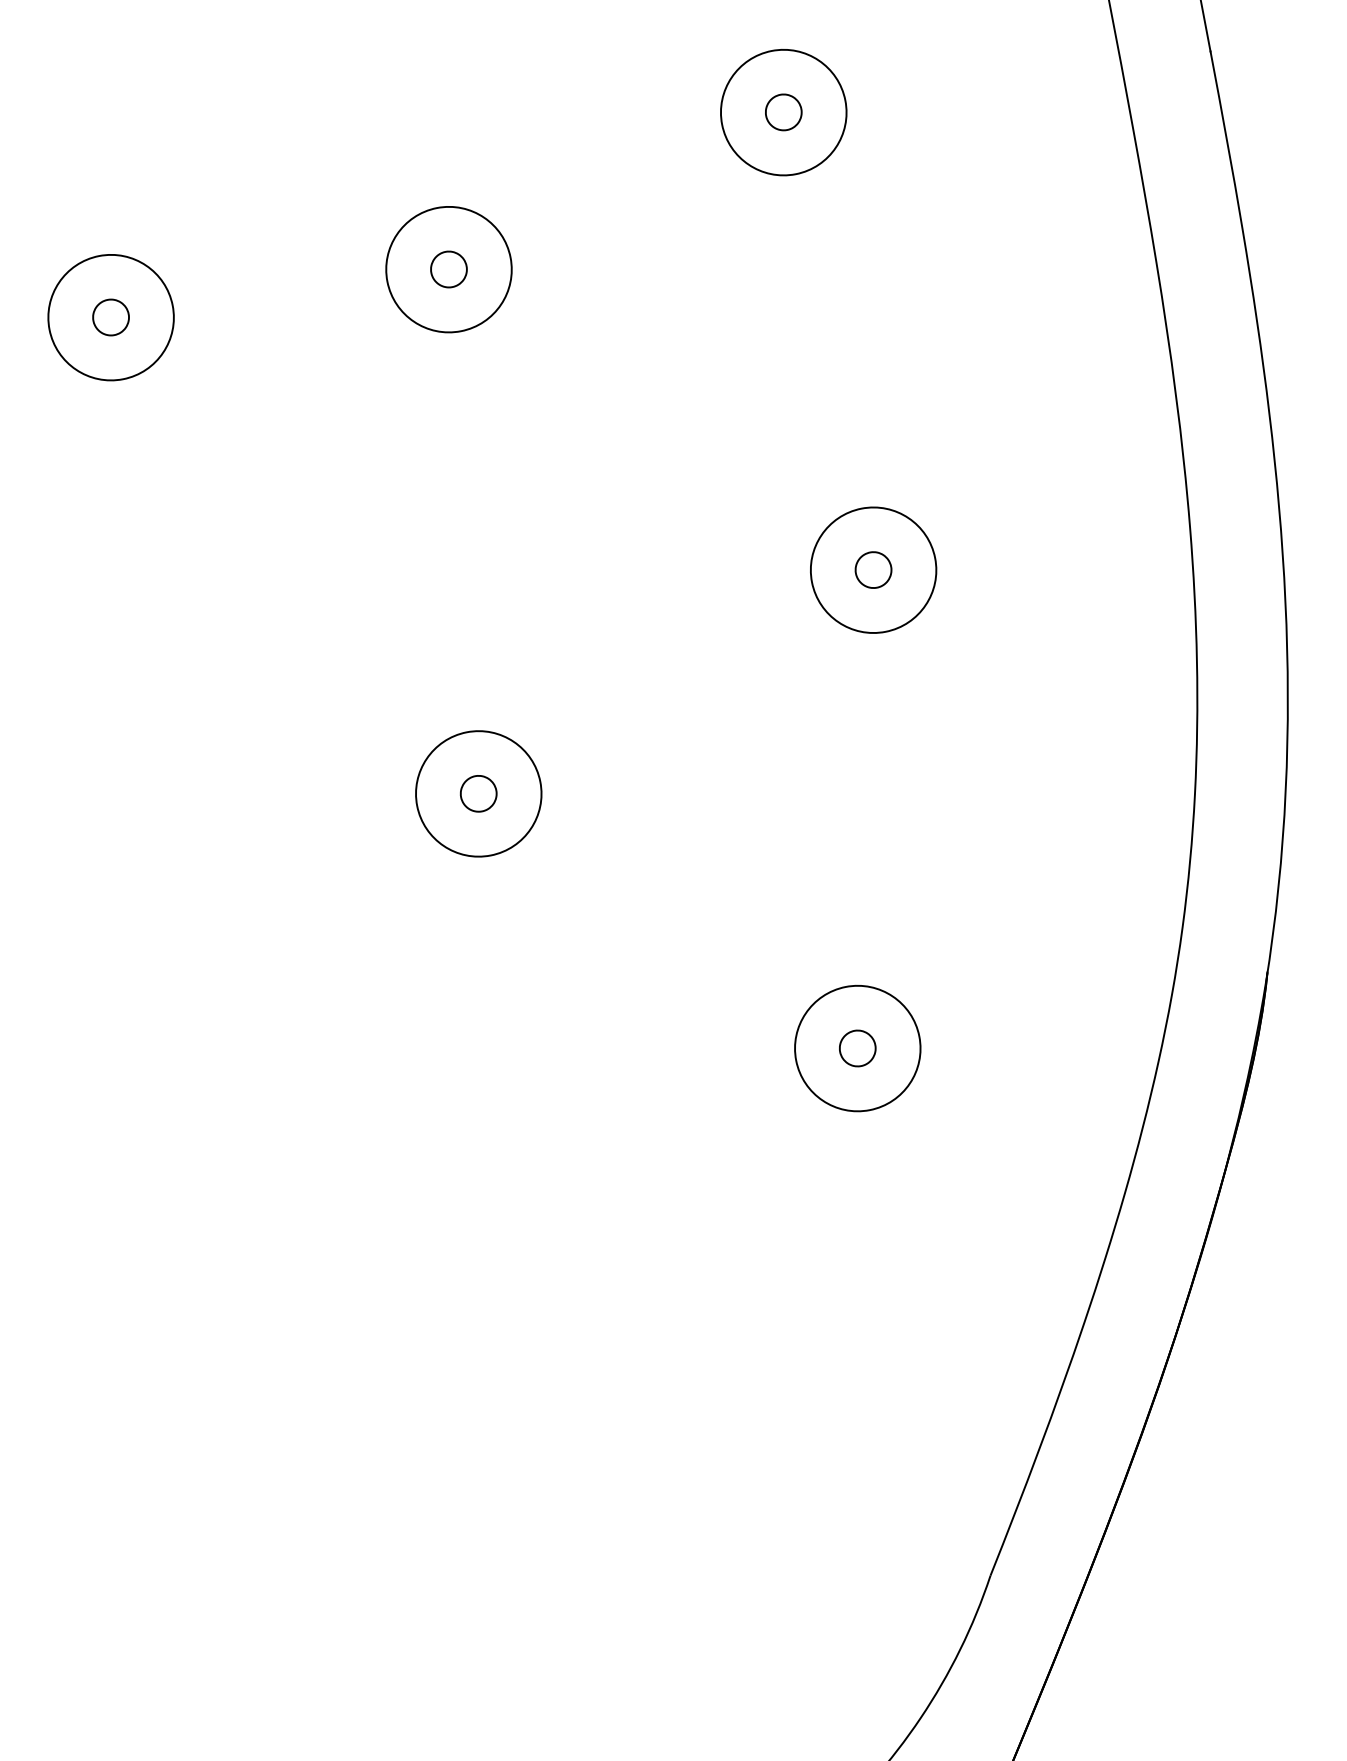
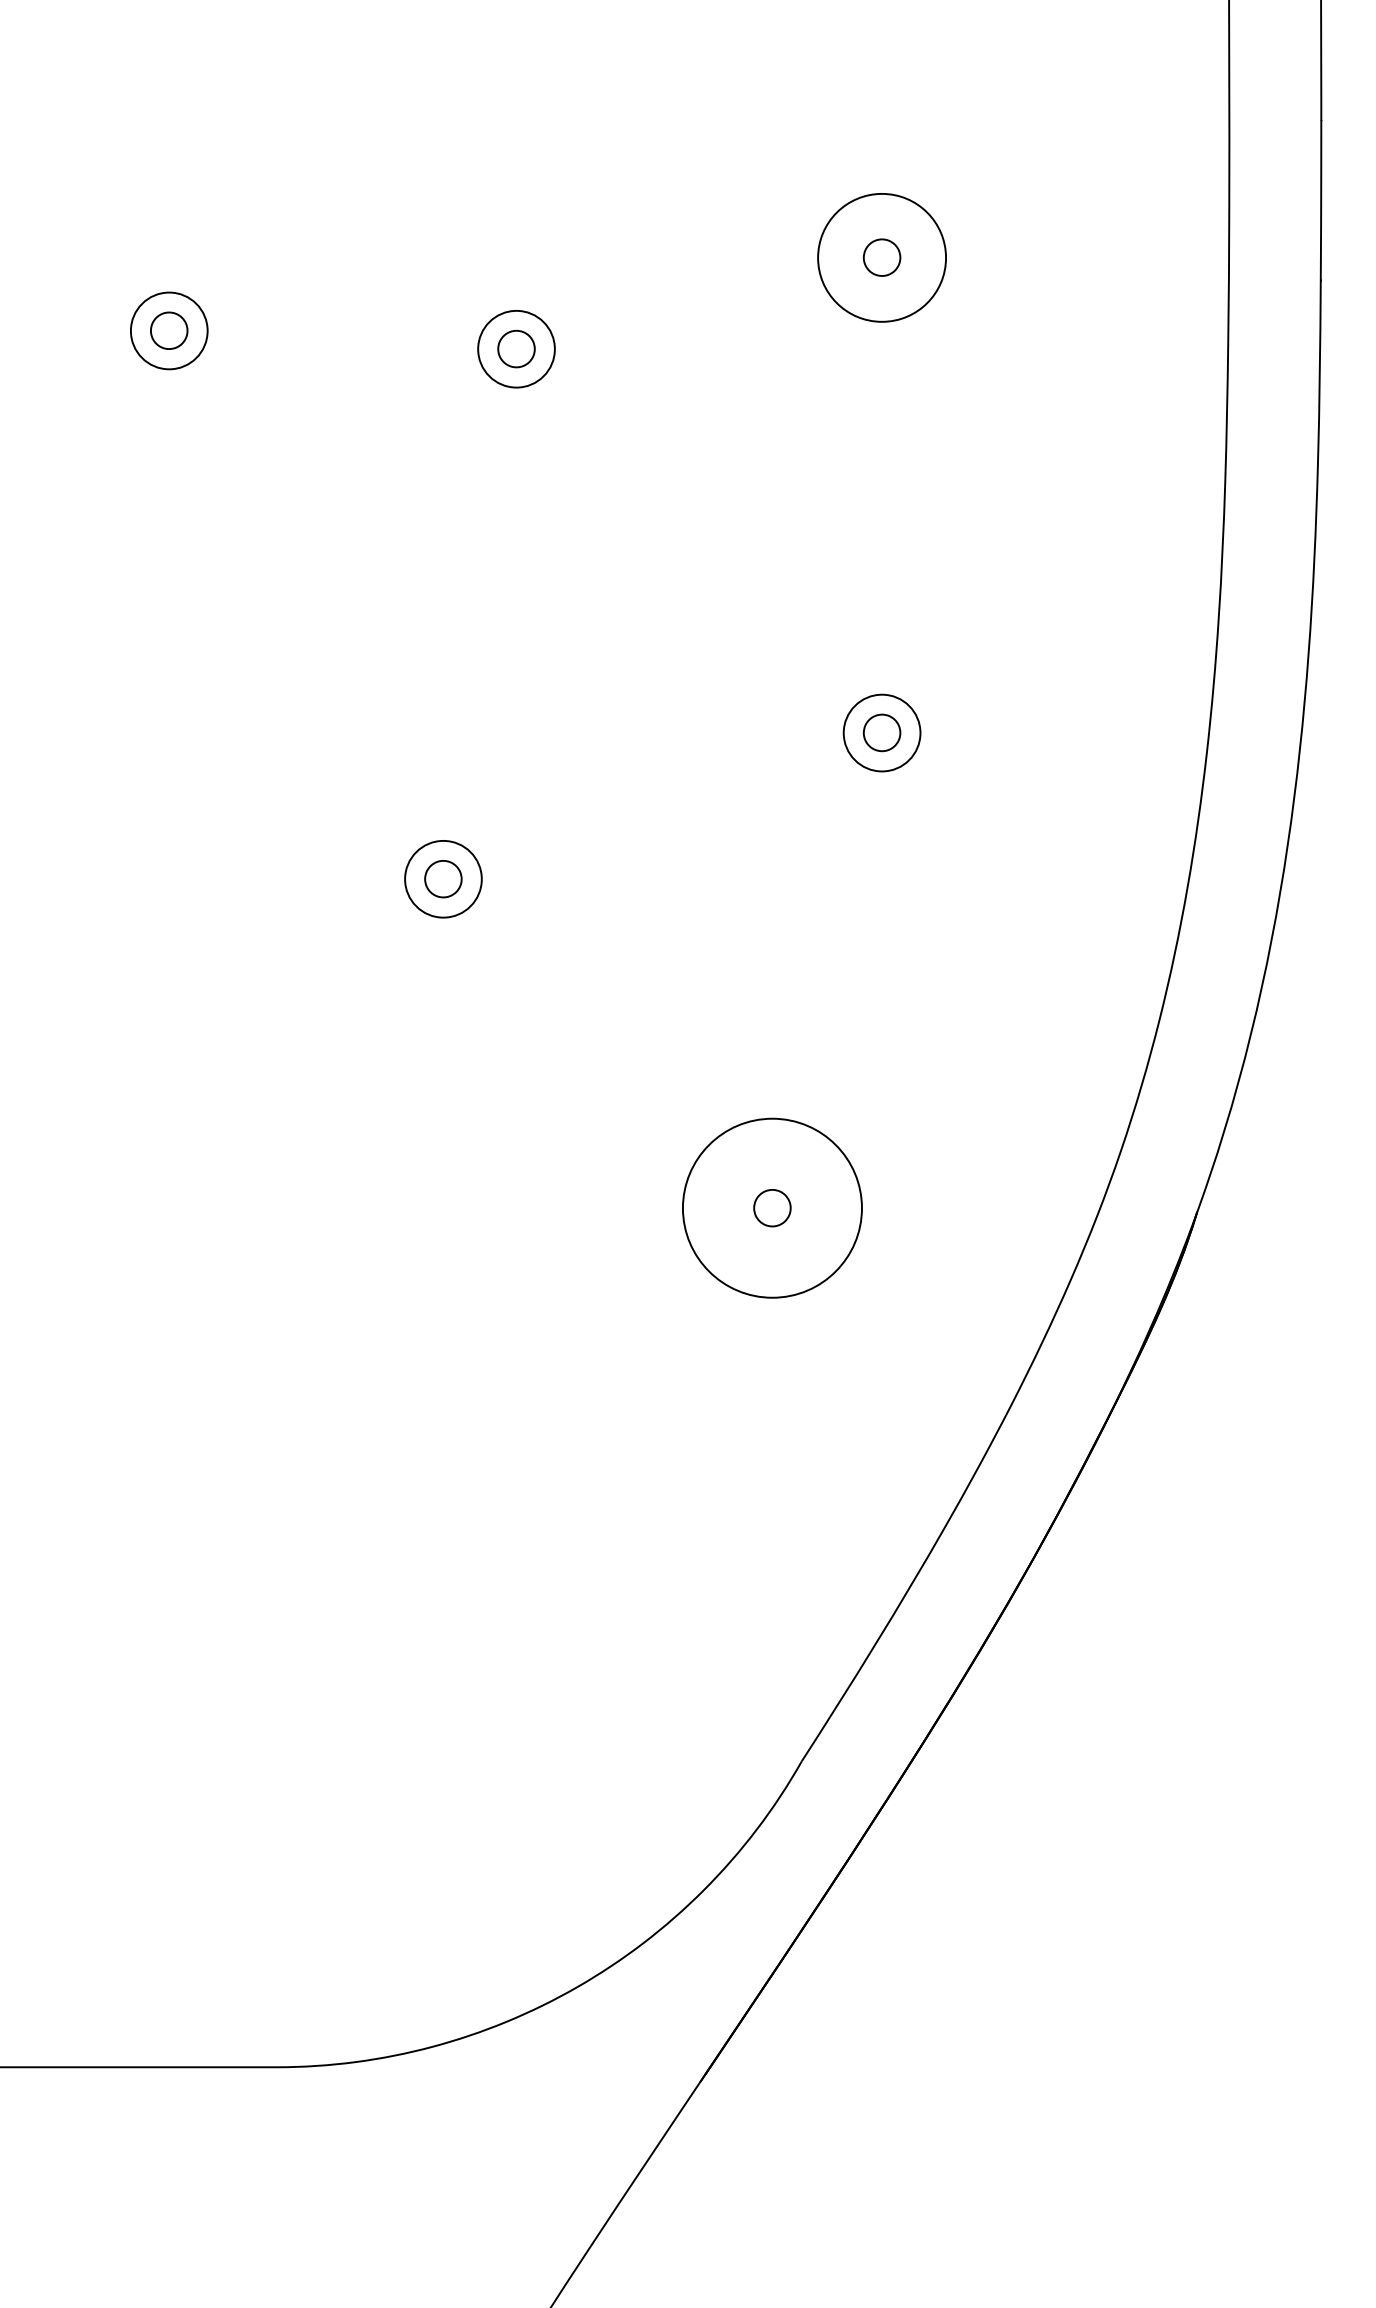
circle: (449, 269) -> (516, 349), size x0.6
circle: (111, 317) -> (169, 330), size x0.6
circle: (874, 570) -> (882, 733), size x0.6
circle: (478, 794) -> (443, 879), size x0.6
circle: (857, 1048) -> (772, 1208), size x1.4

